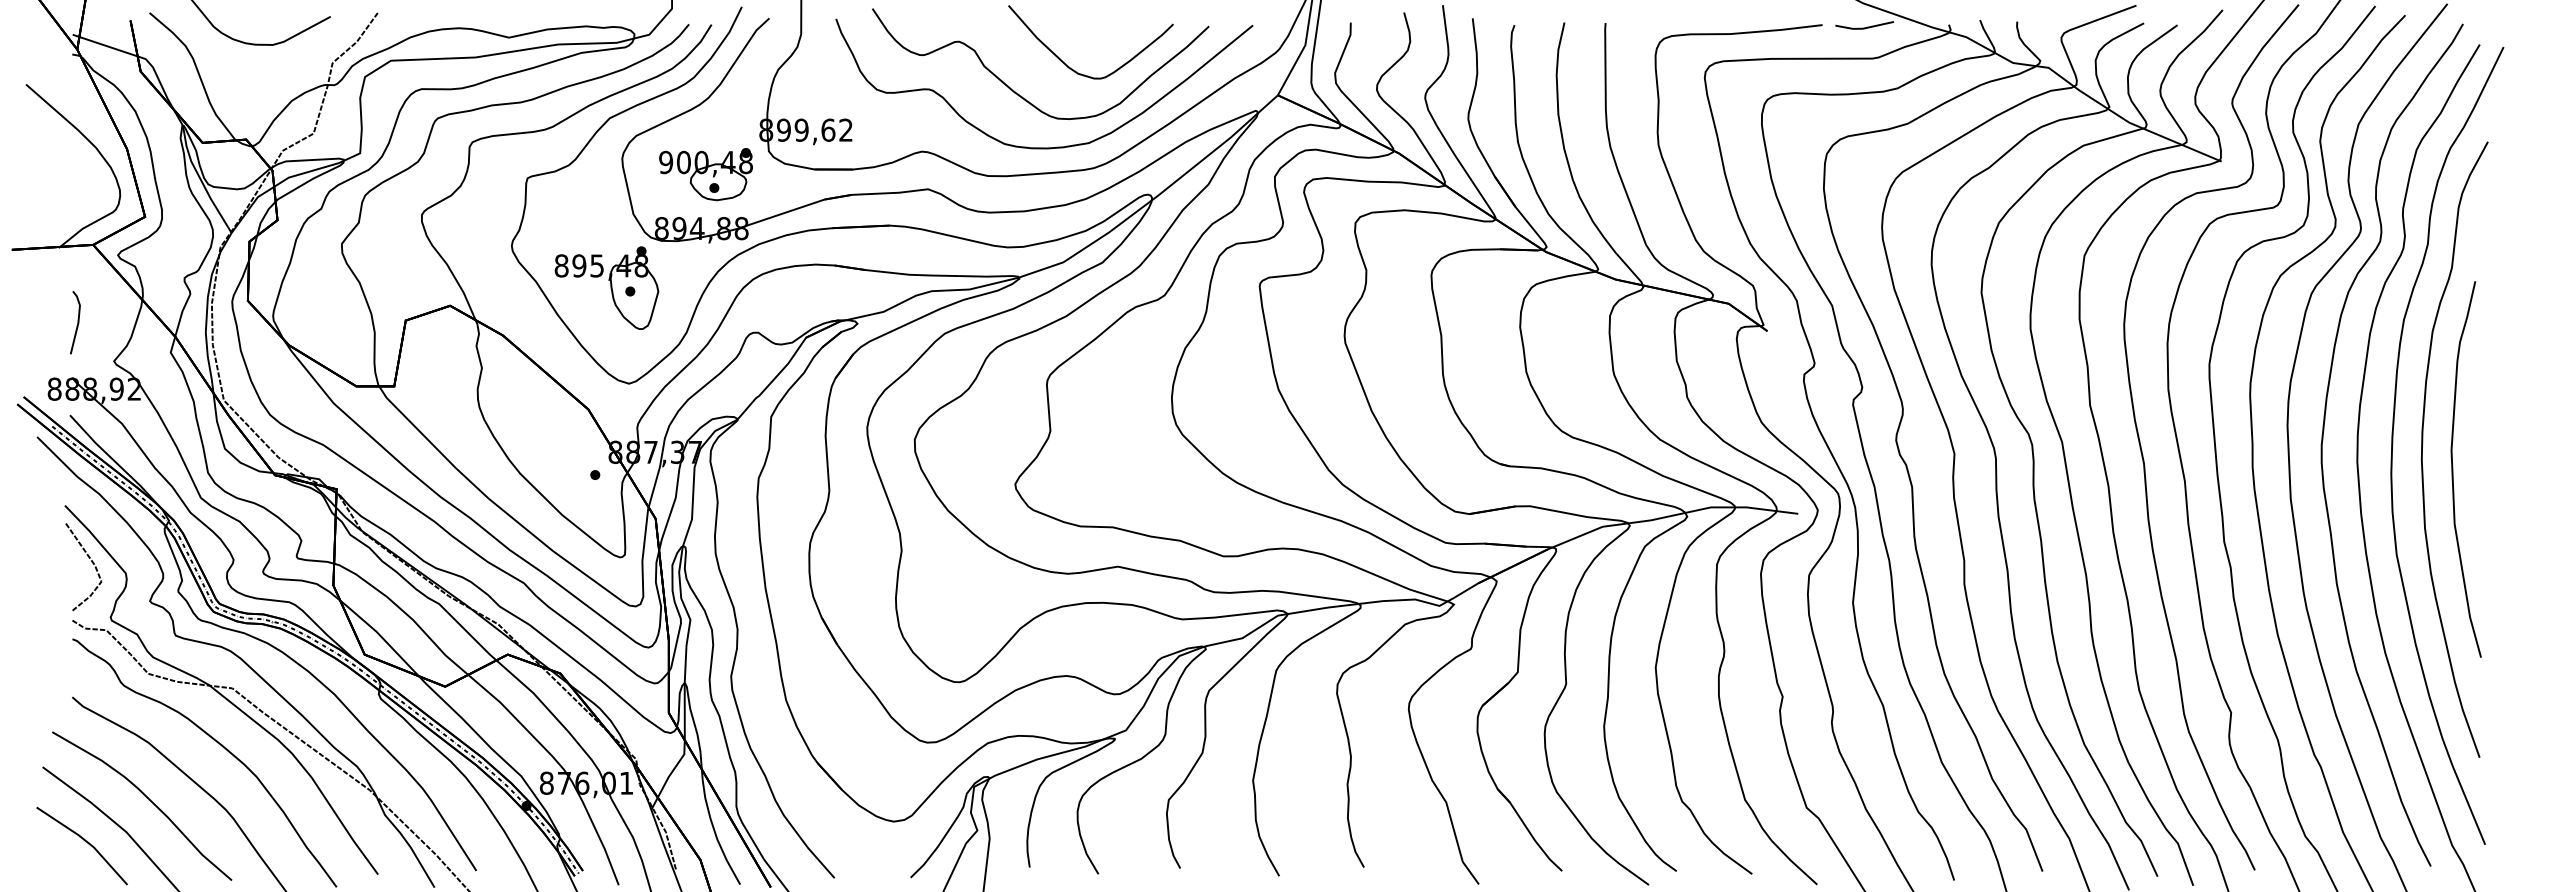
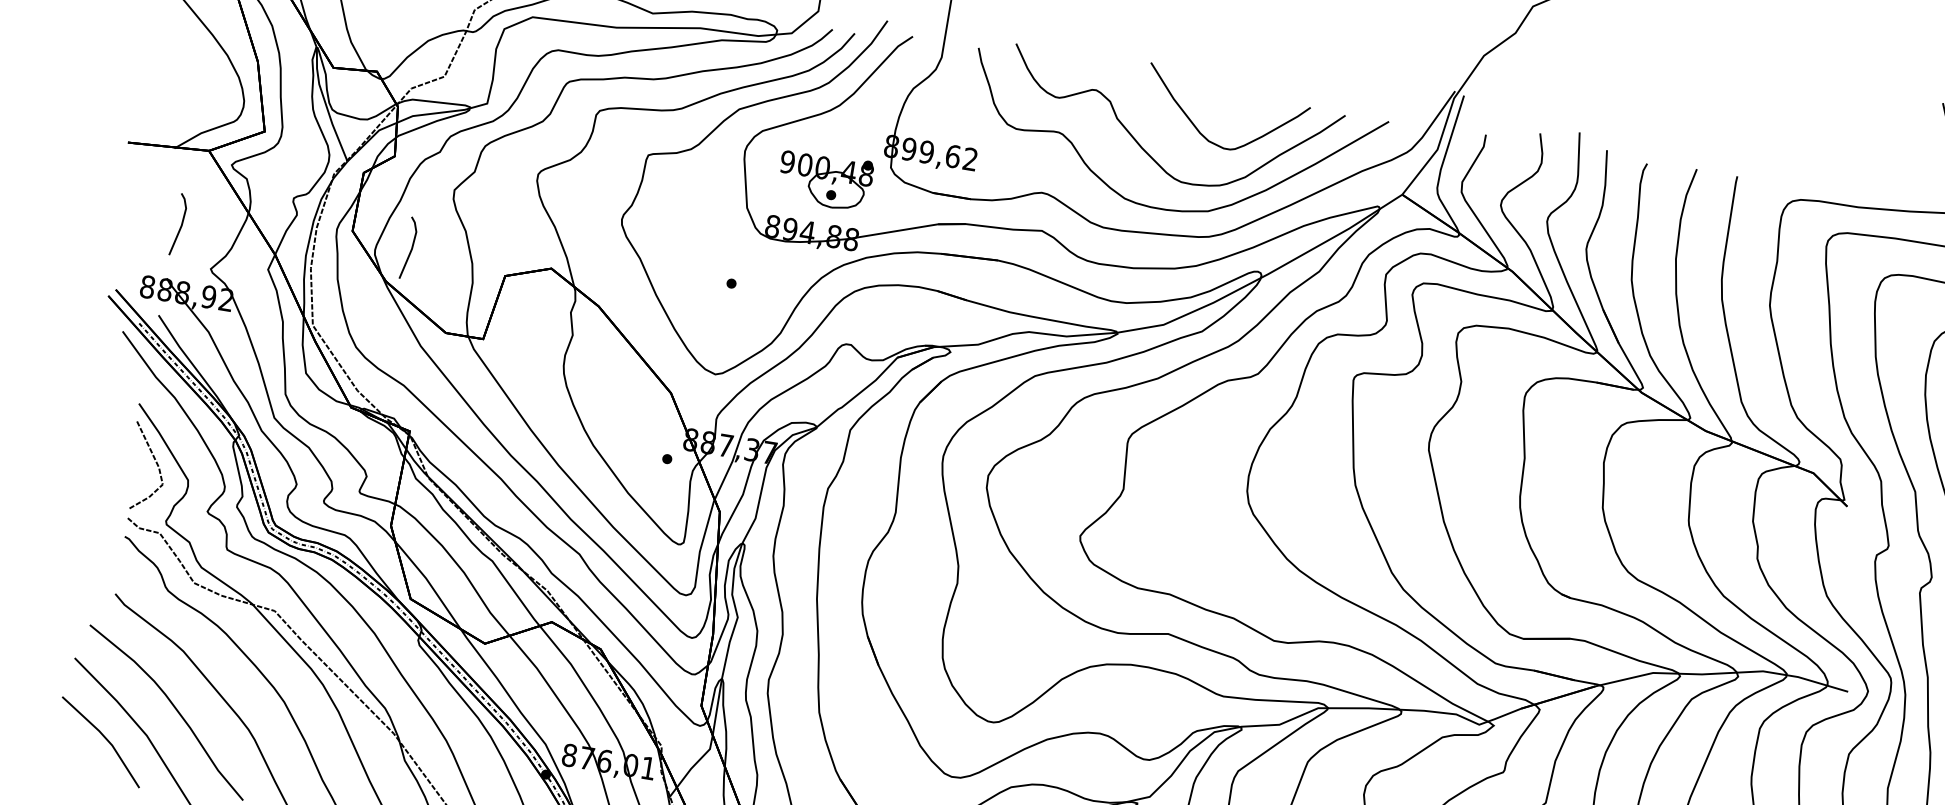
part: (606, 287) -> (708, 275), removed
line: (308, 308) -> (411, 248), added

